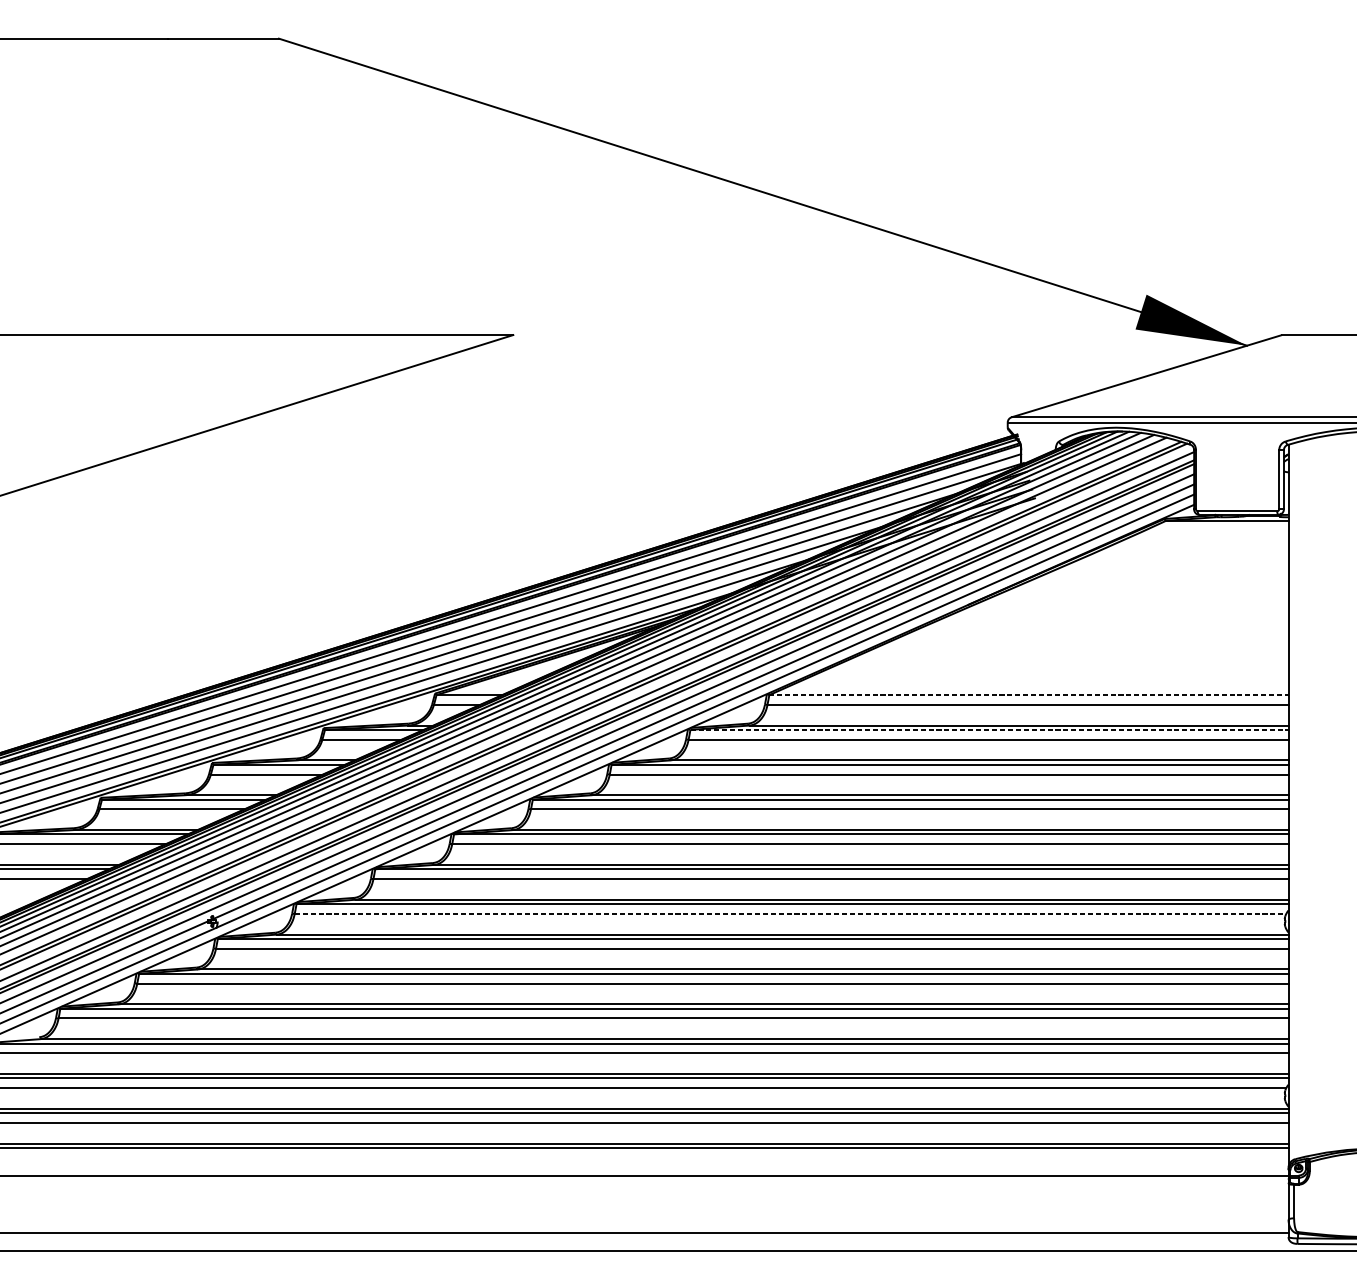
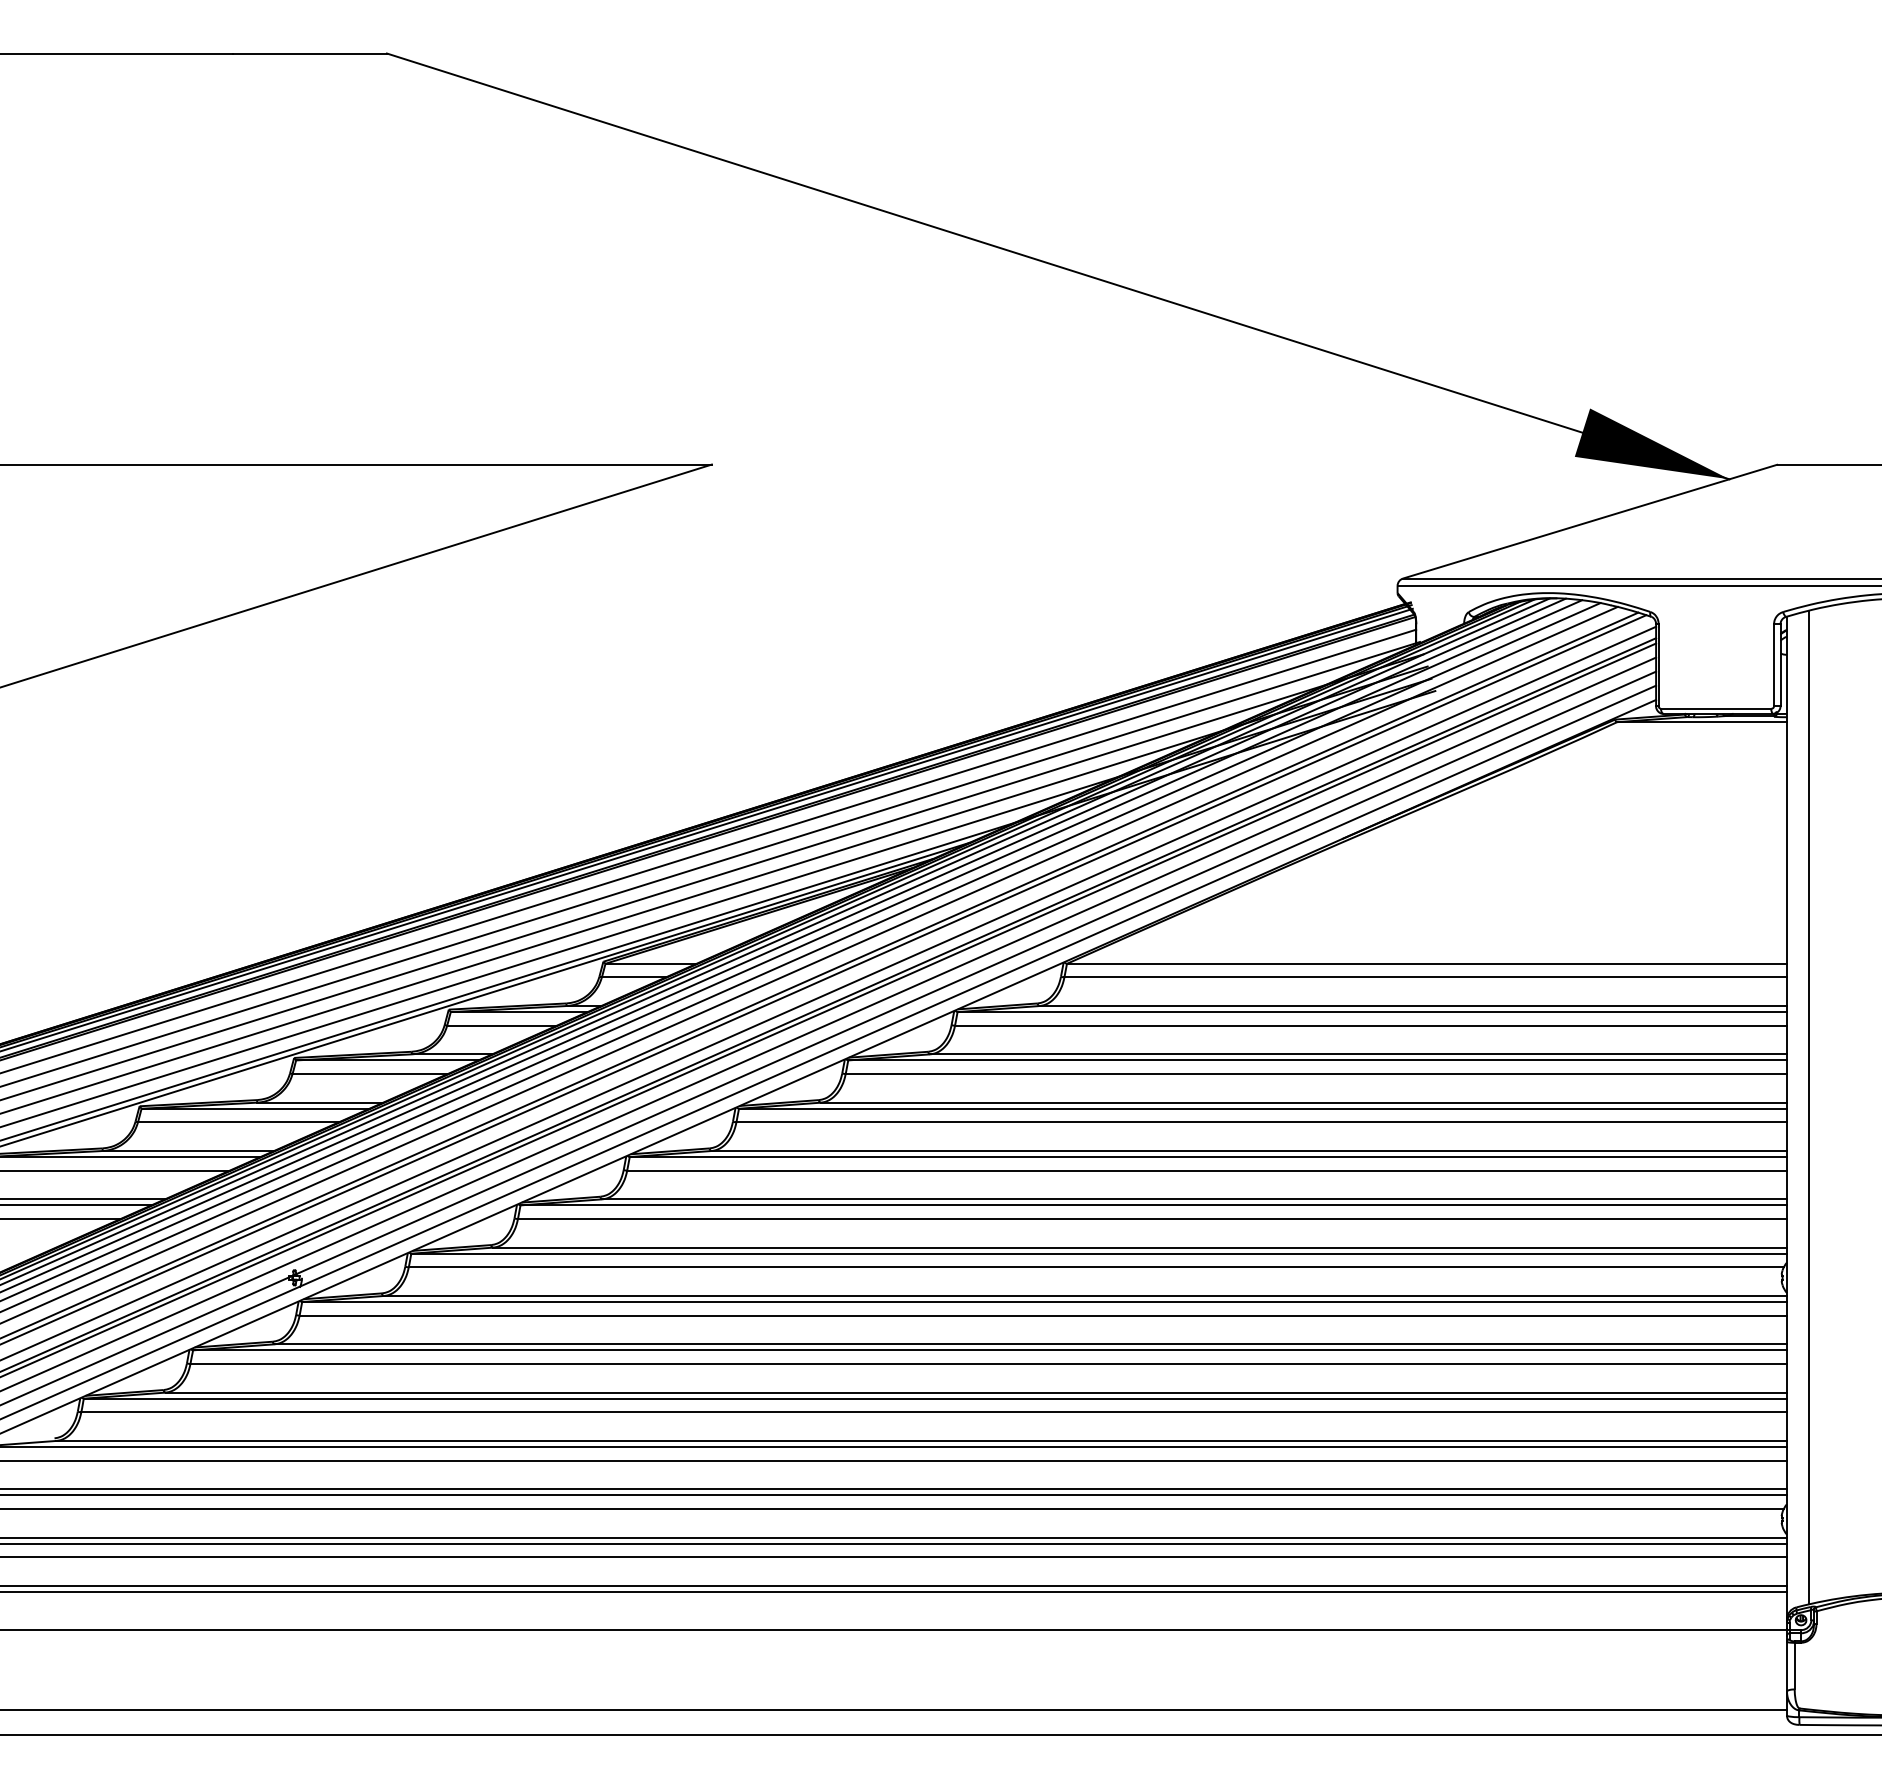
line: (1029, 694) -> (1427, 963), dashed -> solid
line: (989, 730) -> (1372, 1012), dashed -> solid
line: (1304, 798) -> (1808, 1107), added
line: (790, 914) -> (1096, 1267), dashed -> solid

